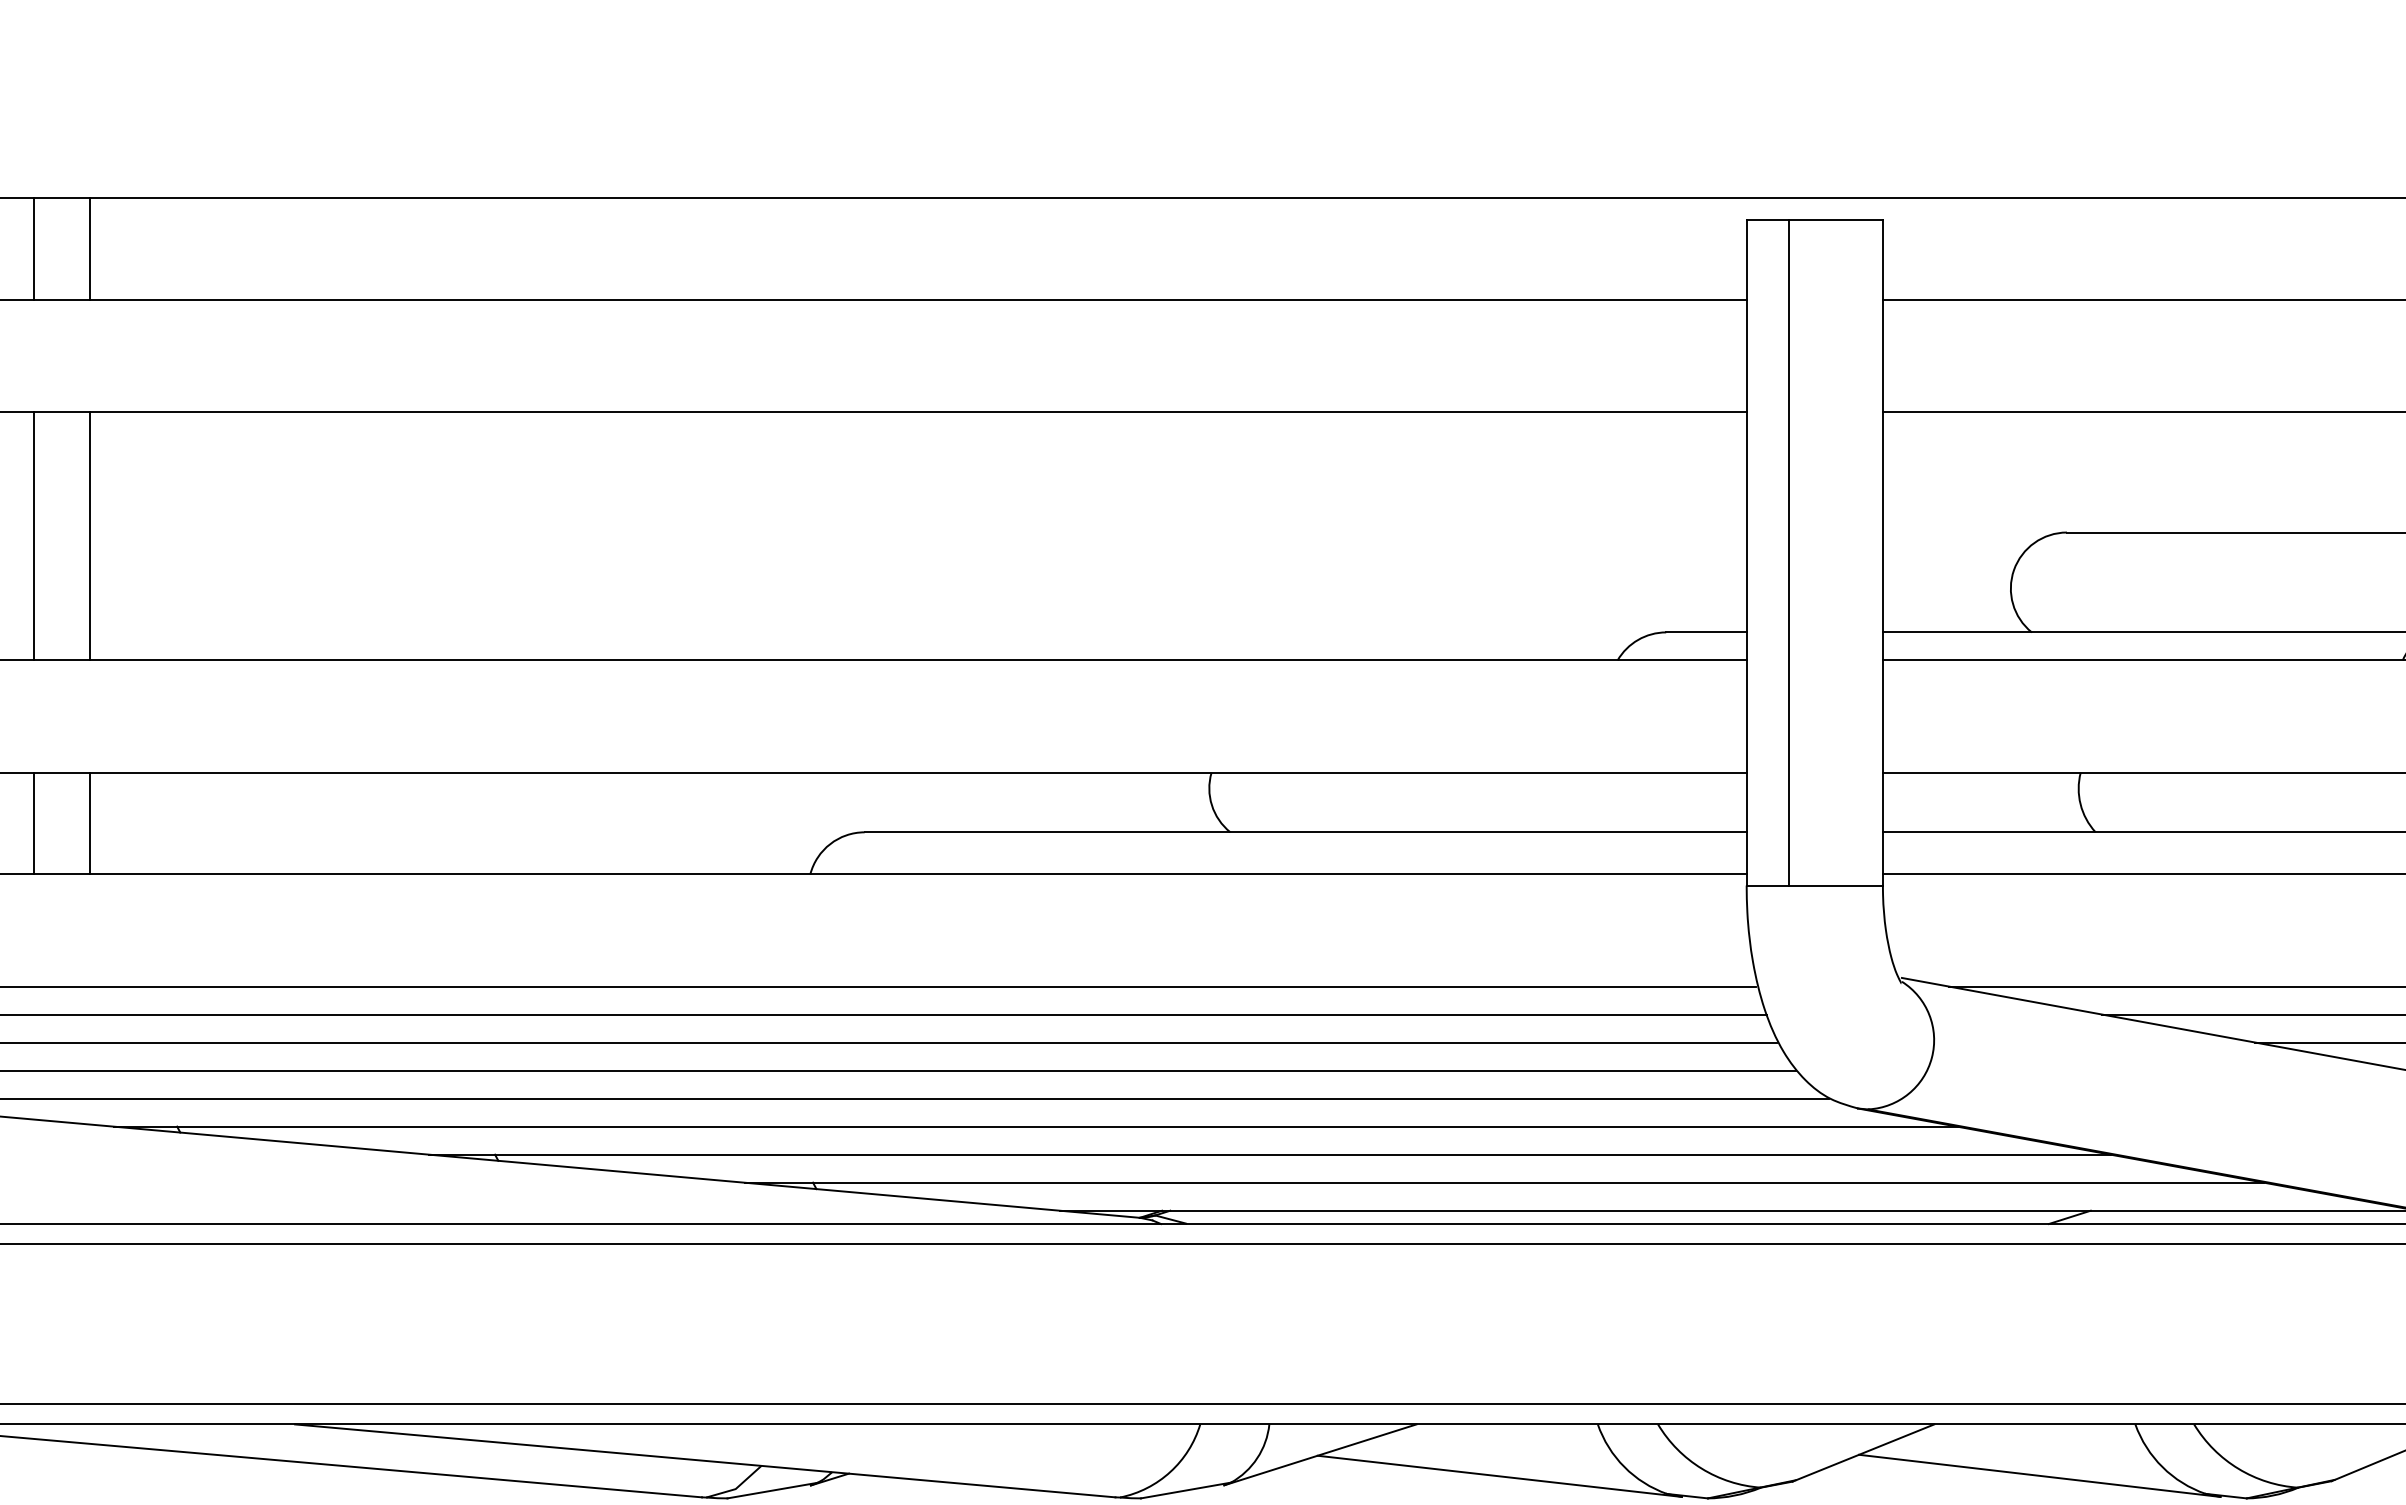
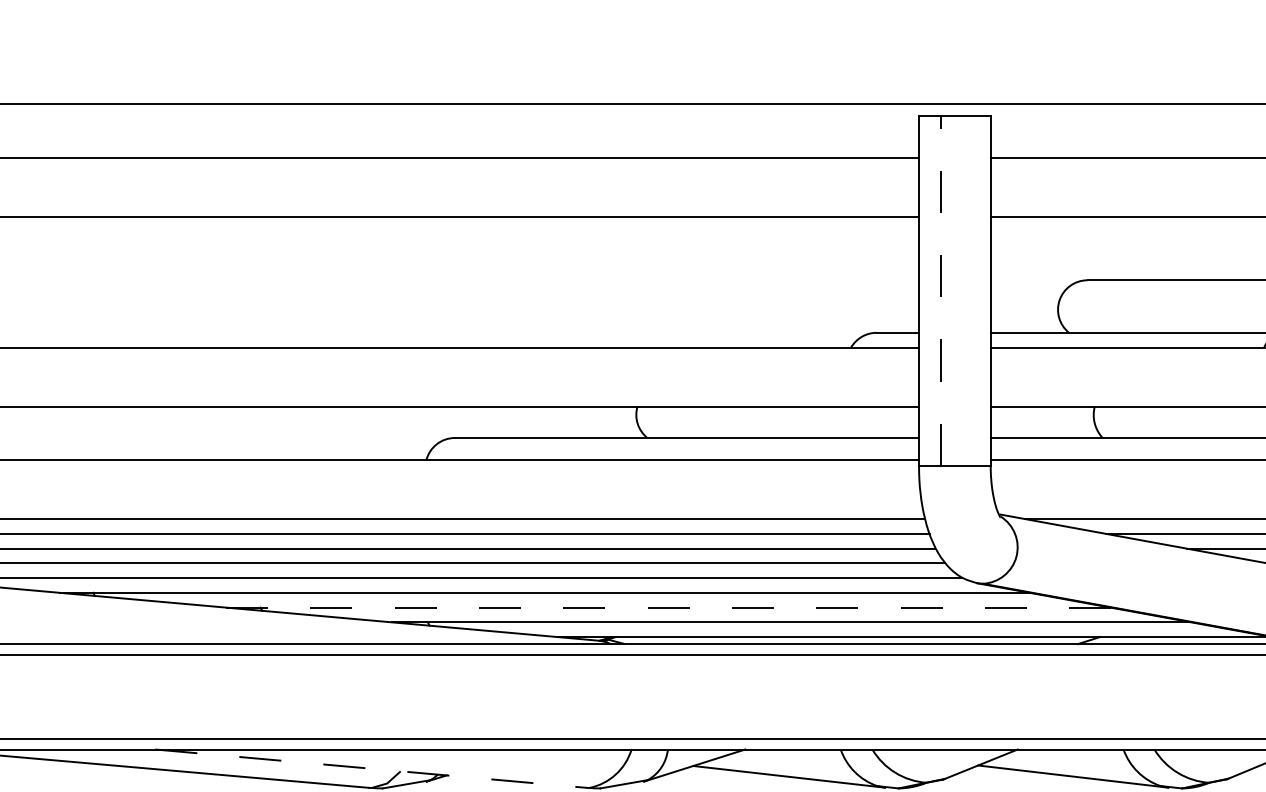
line: (33, 247) -> (17, 130), removed
line: (90, 247) -> (47, 130), removed
line: (33, 534) -> (17, 281), removed
line: (90, 534) -> (47, 281), removed
line: (1789, 551) -> (941, 290), solid -> dashed
line: (33, 823) -> (17, 433), removed
line: (90, 823) -> (47, 433), removed
line: (1270, 1154) -> (668, 607), solid -> dashed
line: (705, 1460) -> (371, 768), solid -> dashed

